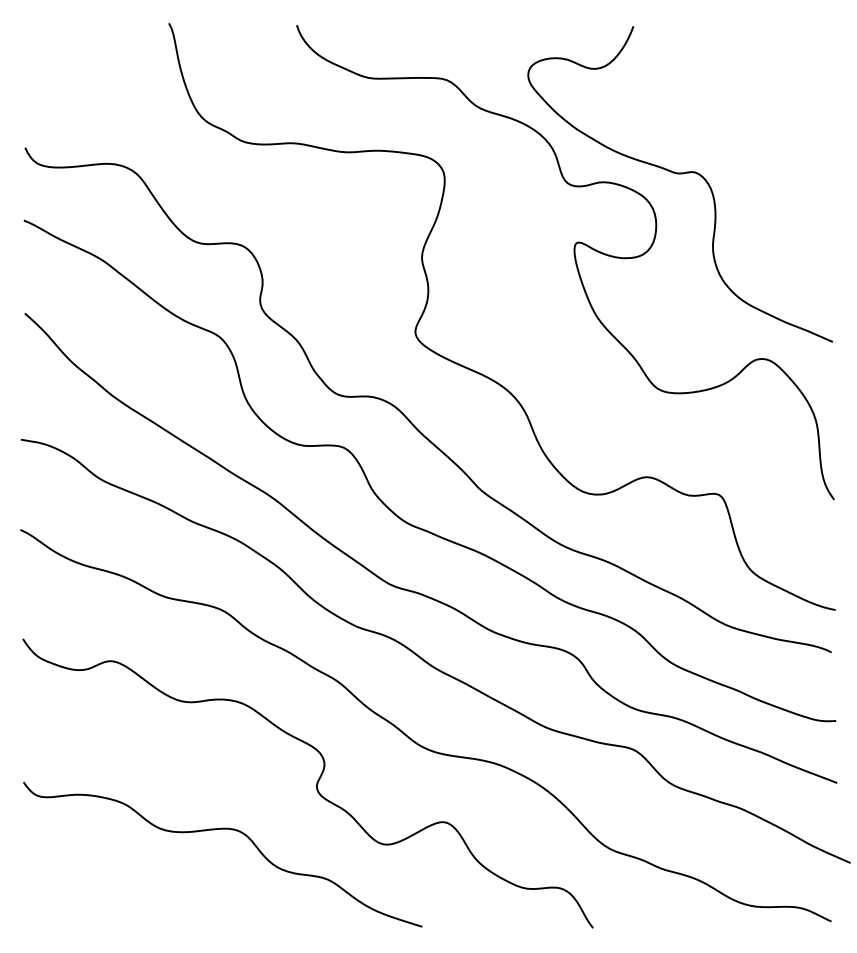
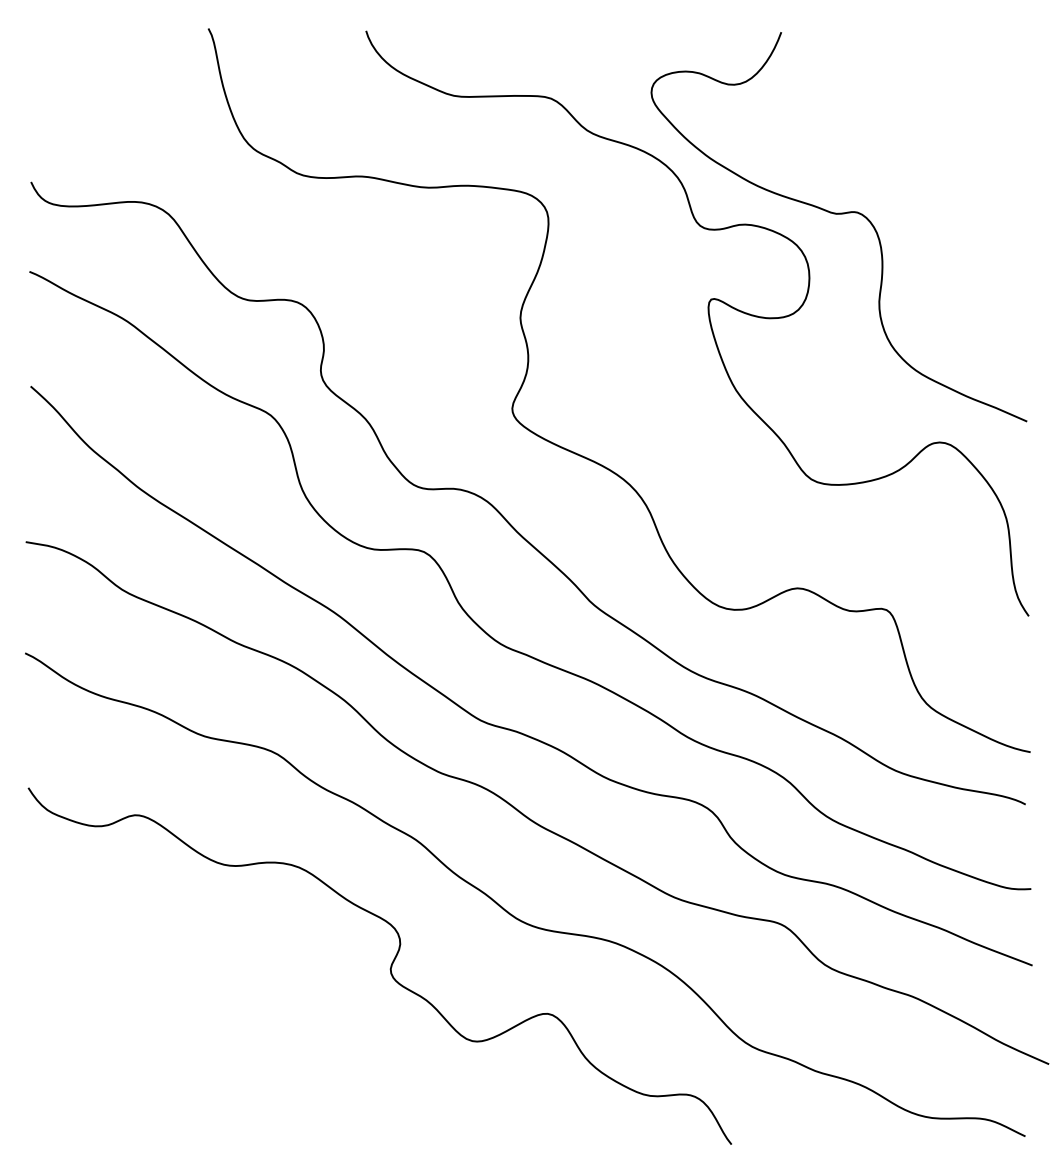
curve: (219, 830) -> (270, 1023), removed

